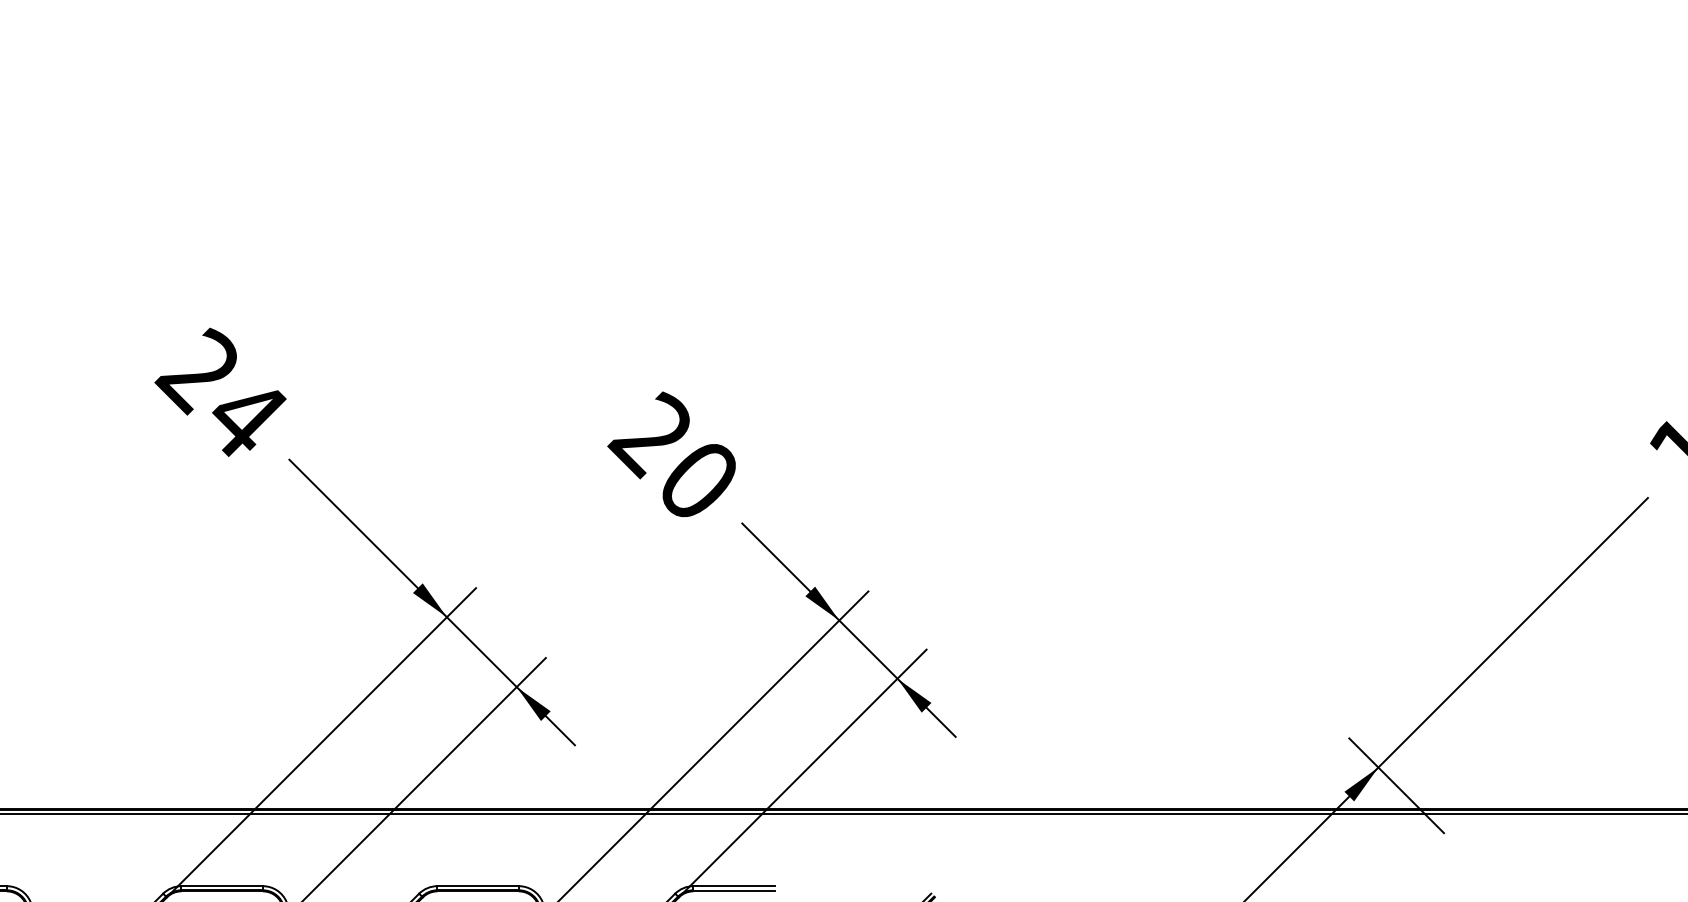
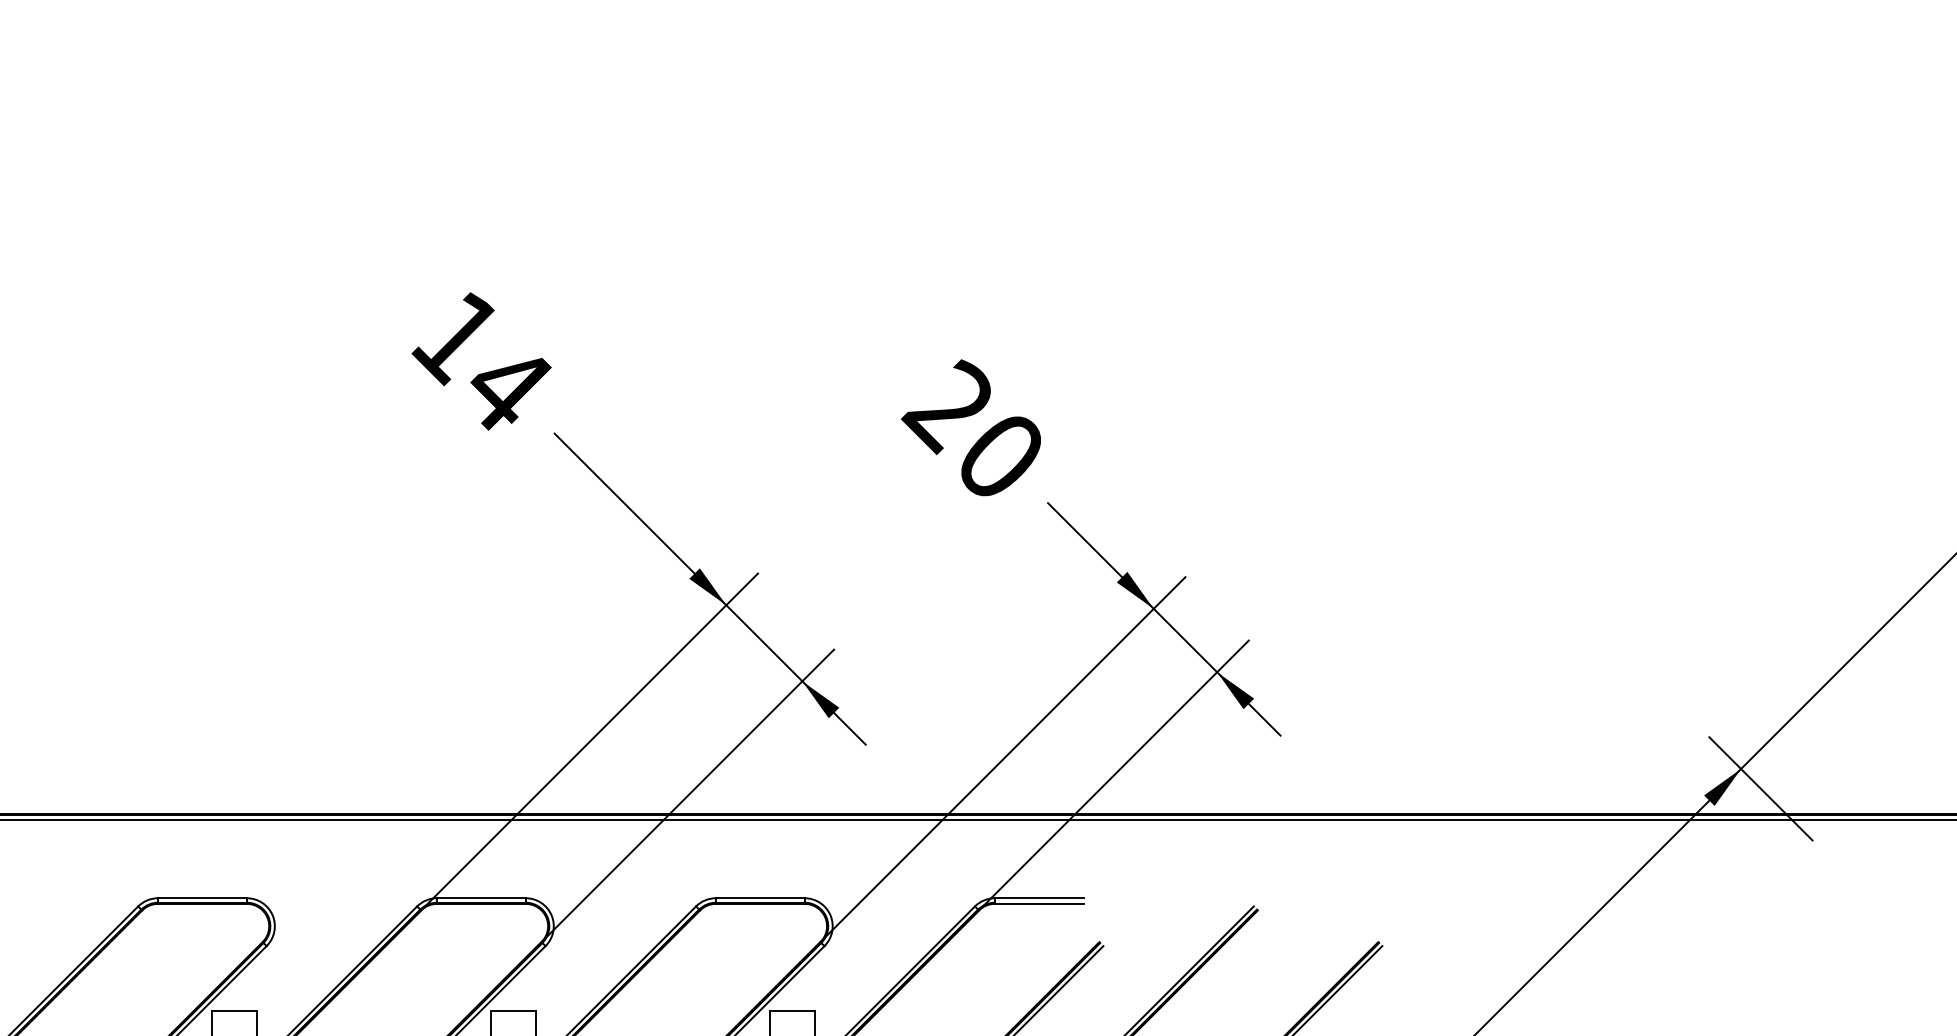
text: (195, 371) -> (452, 337), 24 -> 14

